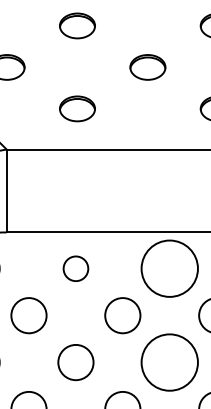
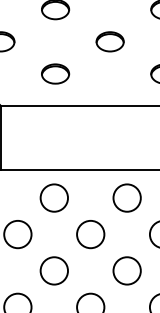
circle: (75, 268) -> (53, 197), size x1.43
circle: (169, 268) -> (126, 197), size x0.62
circle: (169, 362) -> (126, 270), size x0.62

